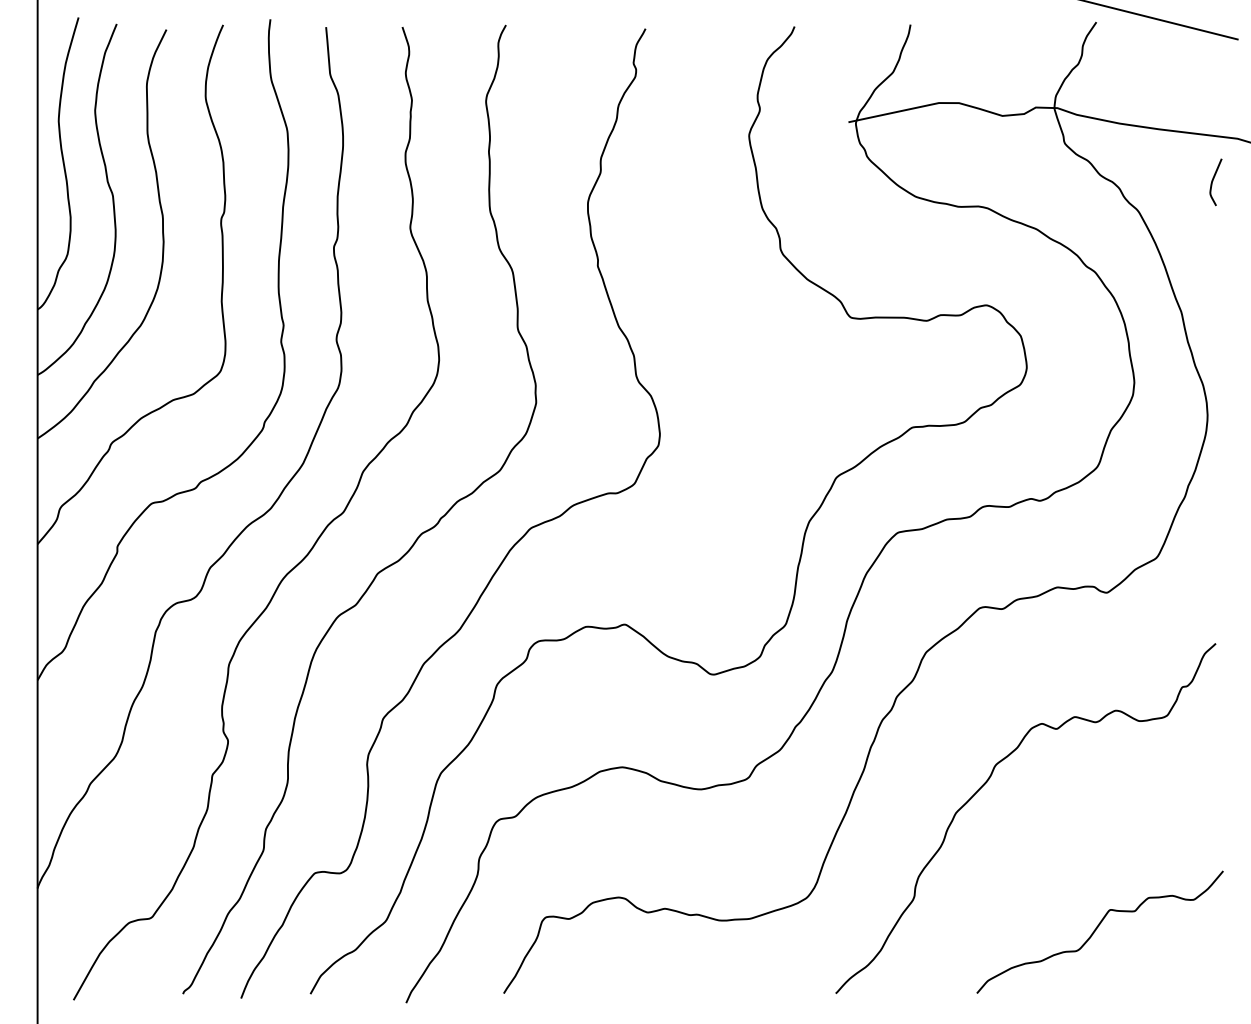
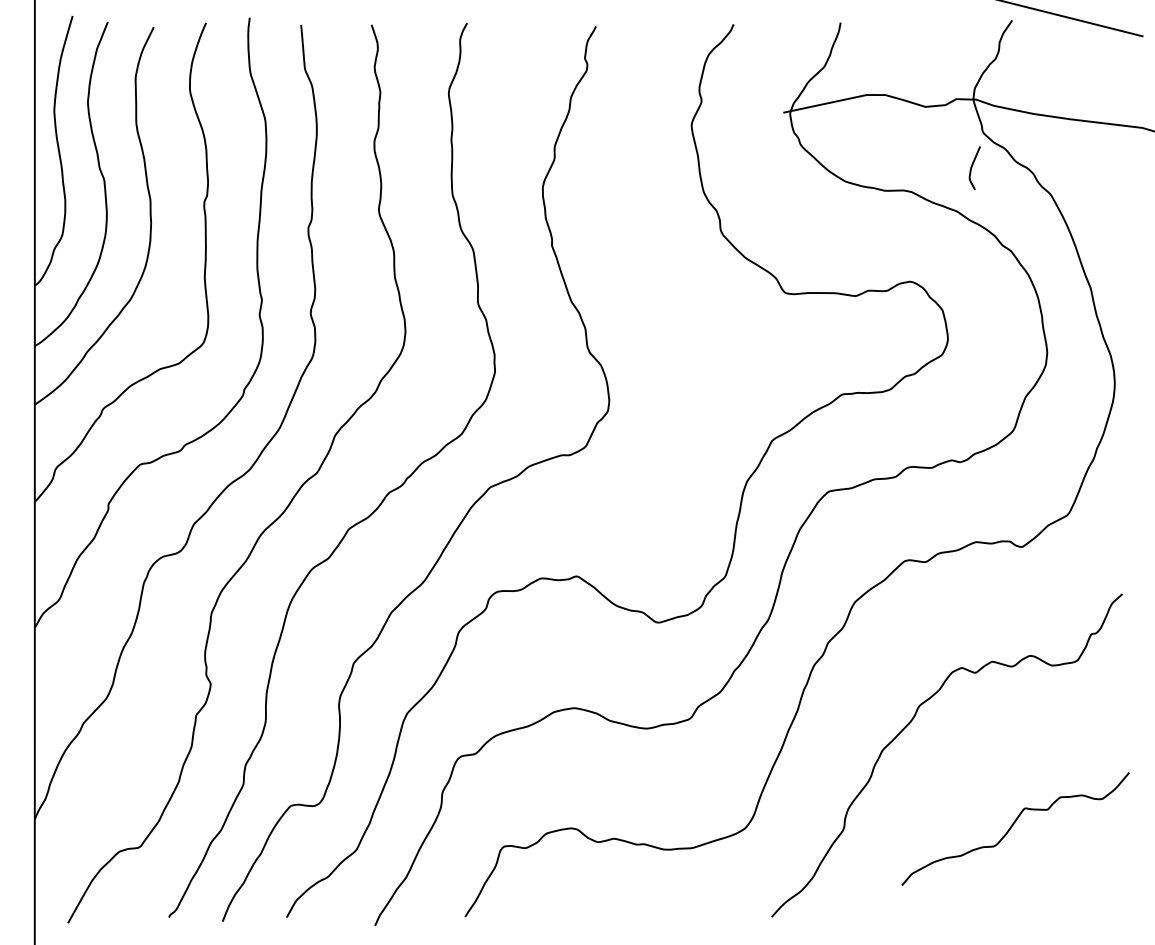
curve: (1213, 181) -> (972, 167), moved
curve: (1096, 930) -> (1012, 827), moved

